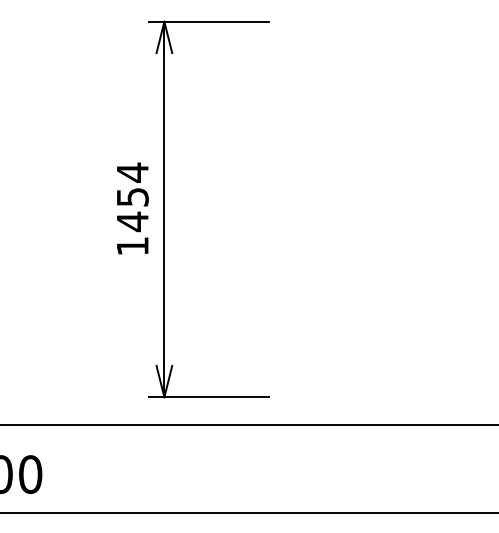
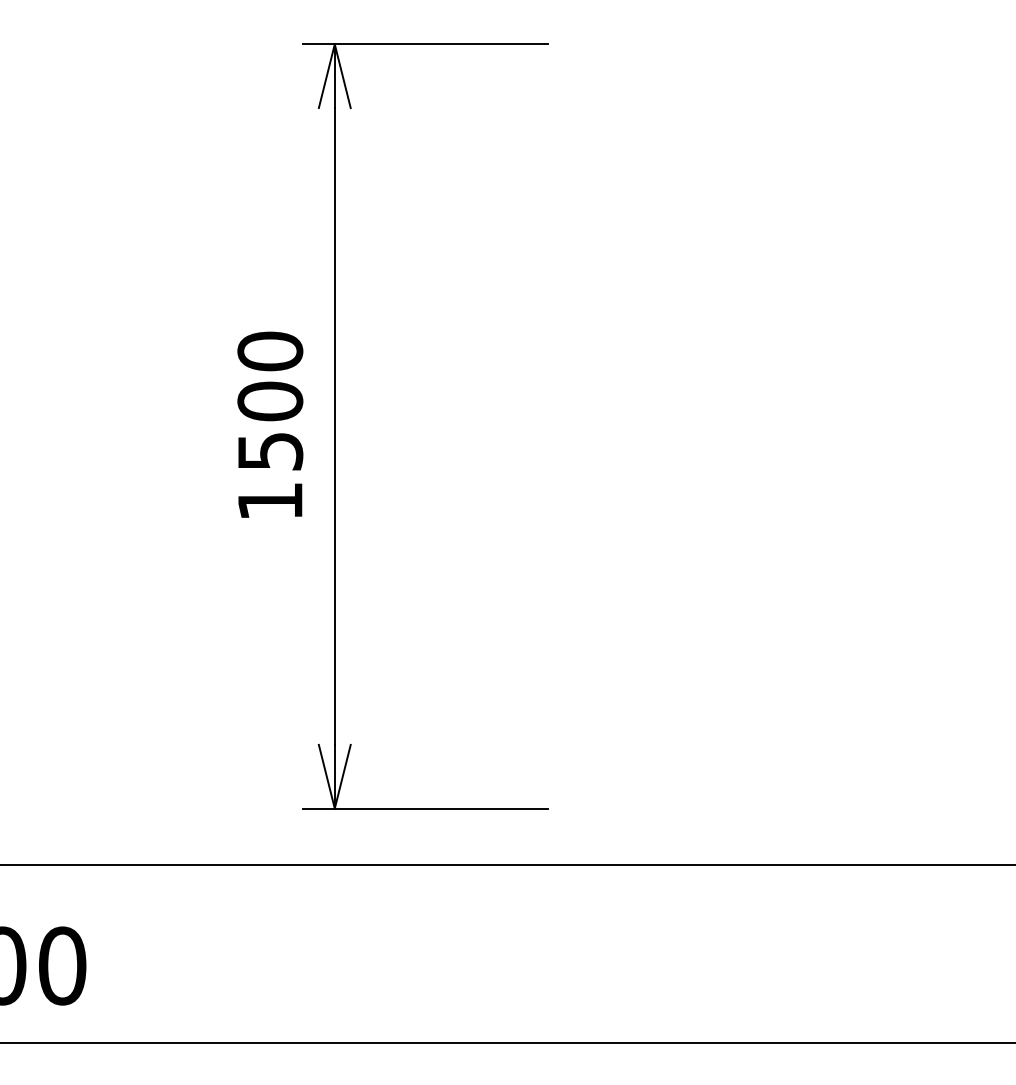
text: (132, 197) -> (269, 402), 1454 -> 1500

